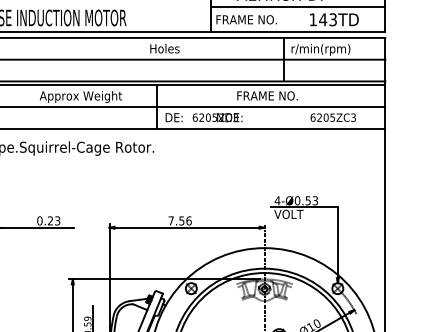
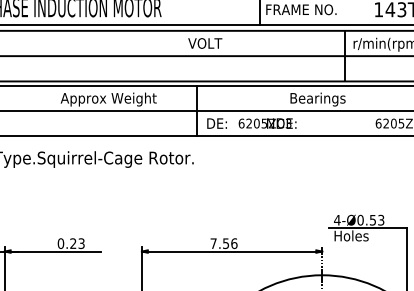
text: (164, 48) -> (205, 43), Holes -> VOLT
text: (267, 96) -> (325, 98), FRAME NO. -> Bearings
text: (289, 213) -> (351, 235), VOLT -> Holes

